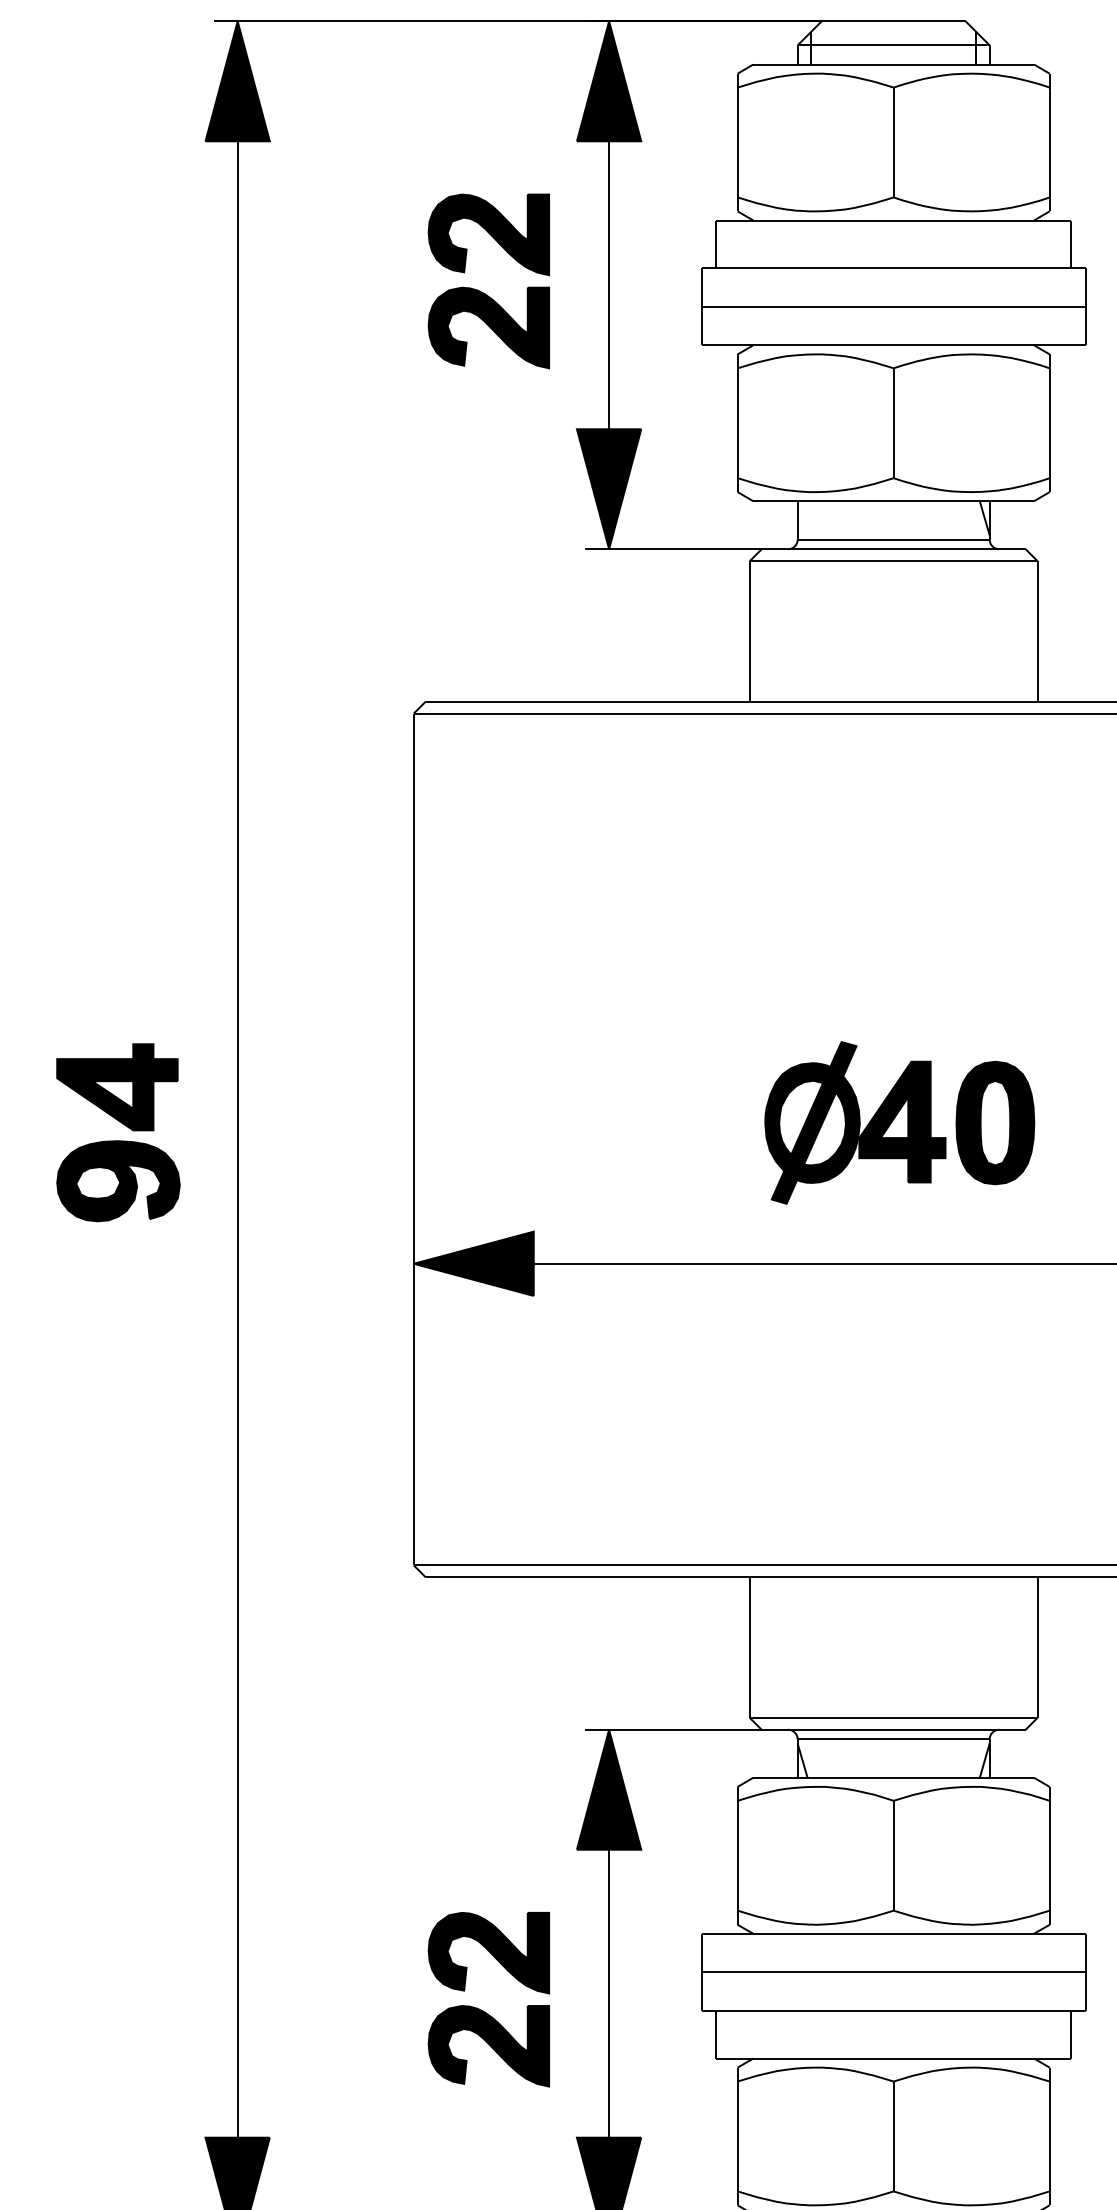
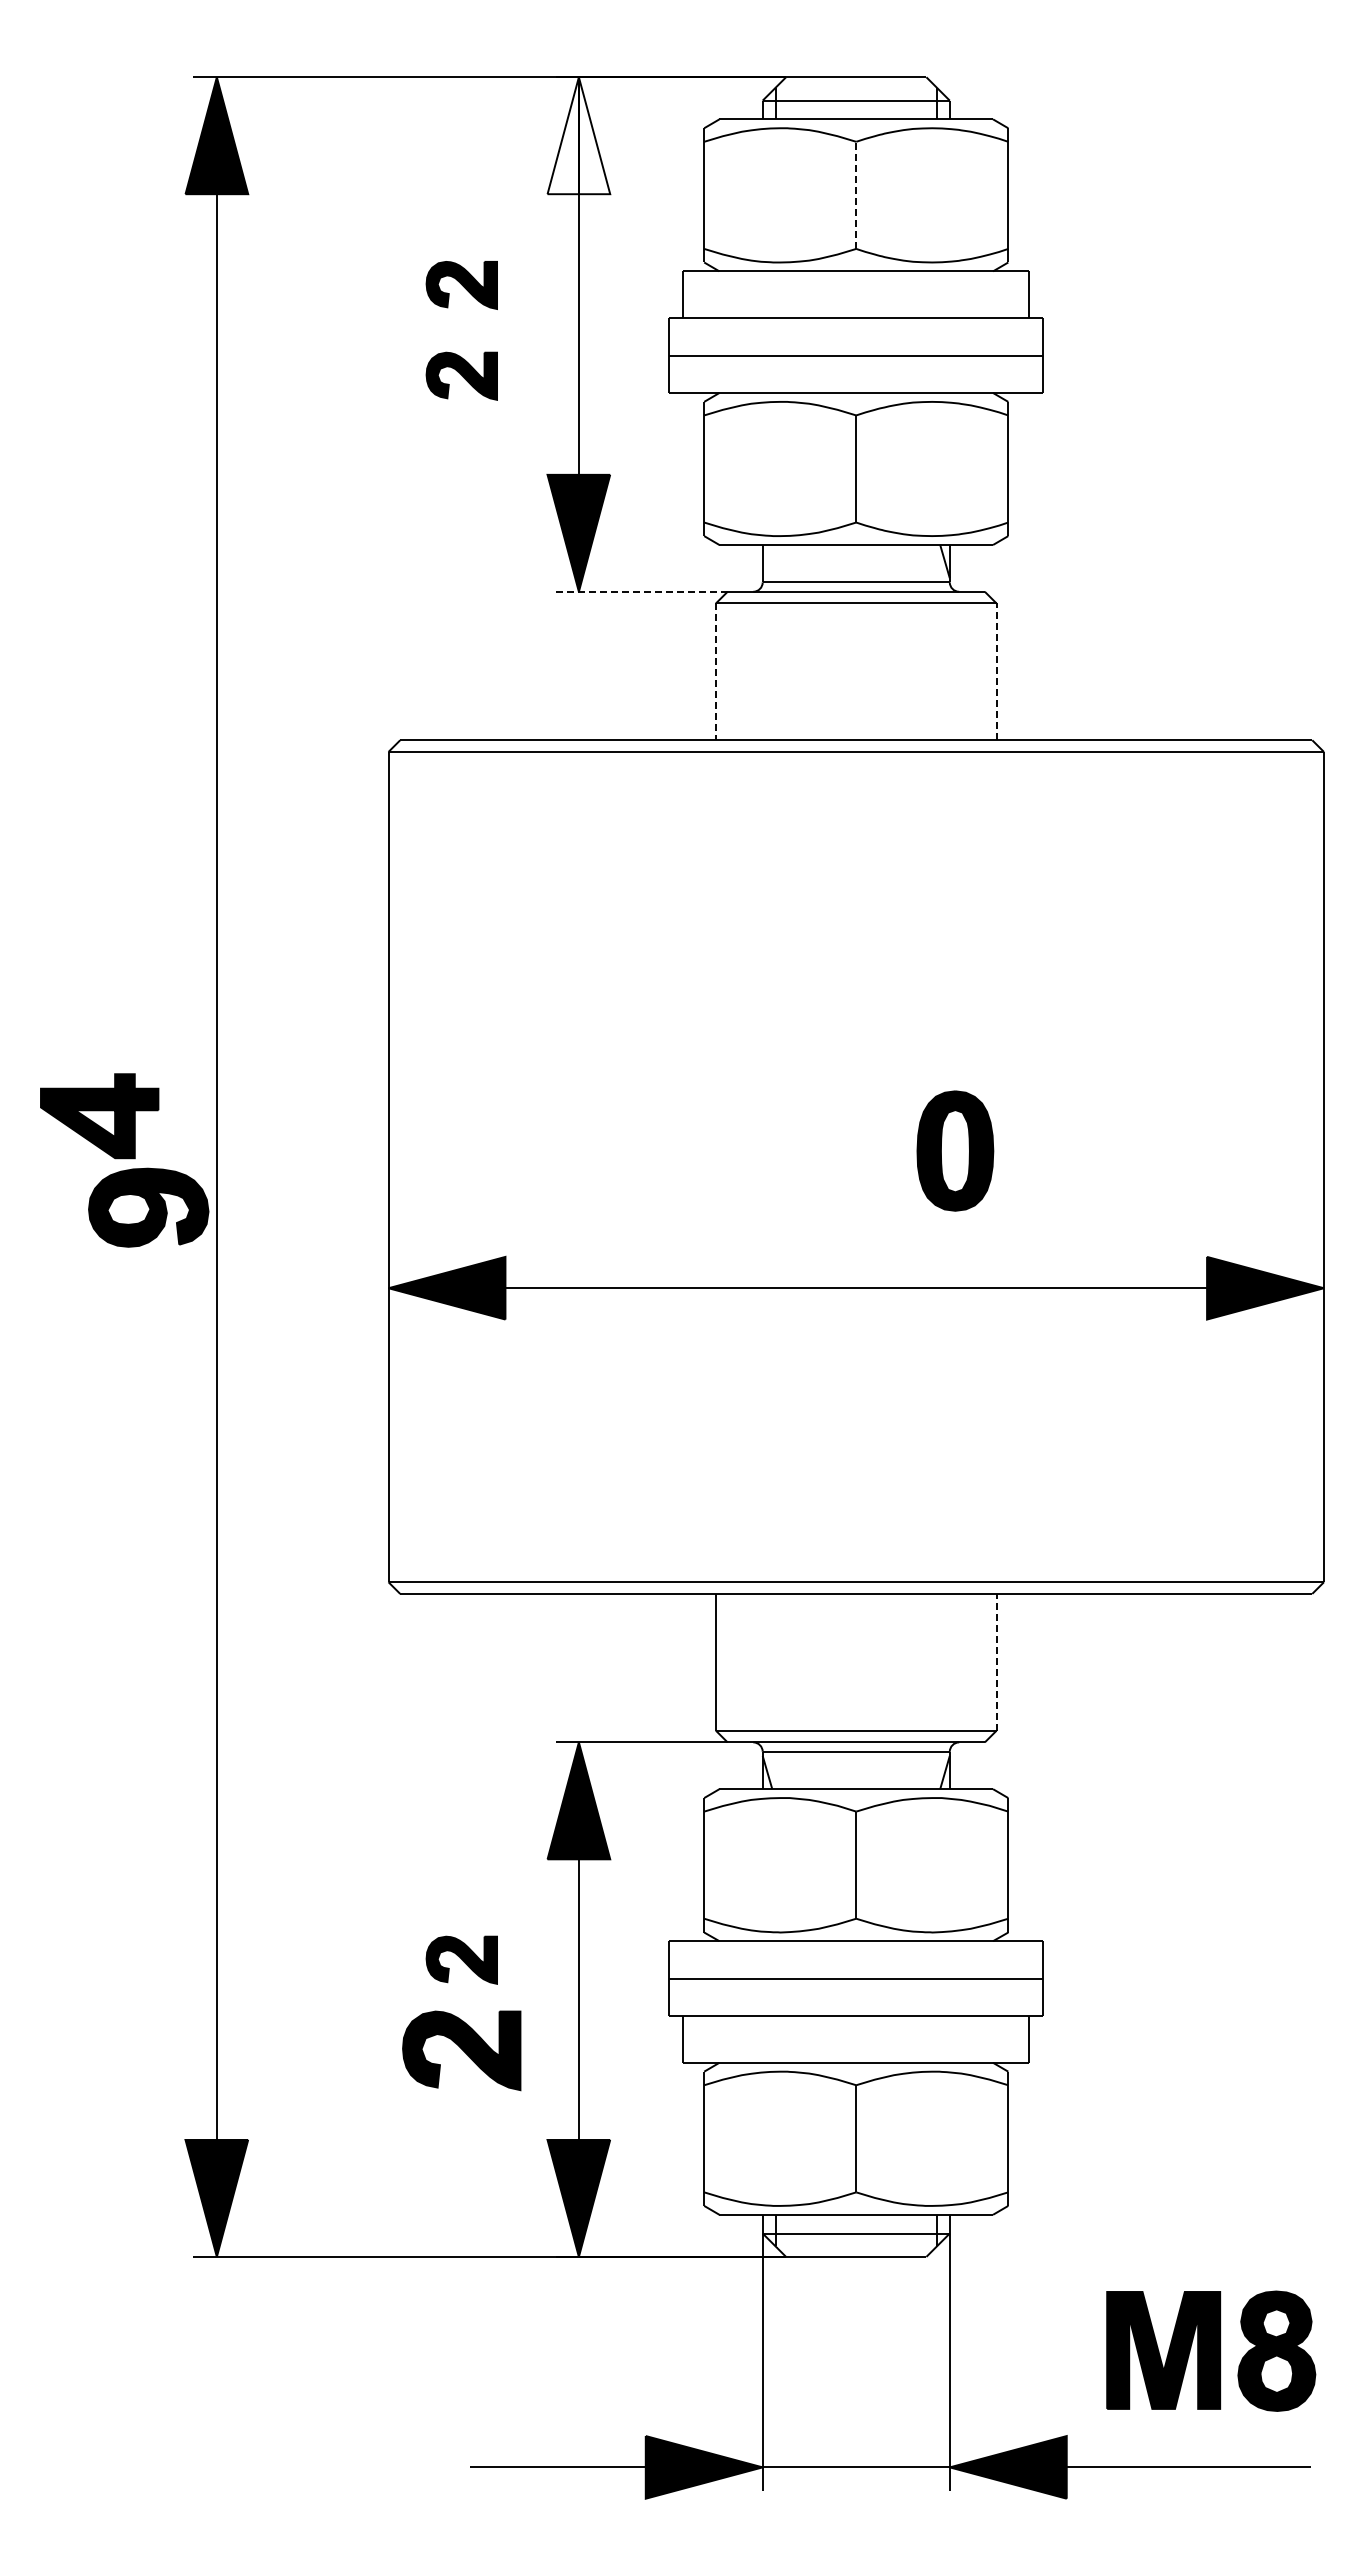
fill: (608, 81) -> (578, 135), removed
line: (893, 142) -> (856, 195), solid -> dashed
part: (488, 234) -> (461, 285), size x0.6
part: (488, 328) -> (461, 376), size x0.6
line: (673, 548) -> (641, 591), solid -> dashed
line: (1037, 631) -> (996, 671), solid -> dashed
line: (749, 632) -> (715, 672), solid -> dashed
part: (854, 1122) -> (818, 1150), removed
part: (118, 1180) -> (148, 1207), moved
line: (1037, 1646) -> (996, 1661), solid -> dashed
part: (488, 1953) -> (461, 1960), size x0.6

